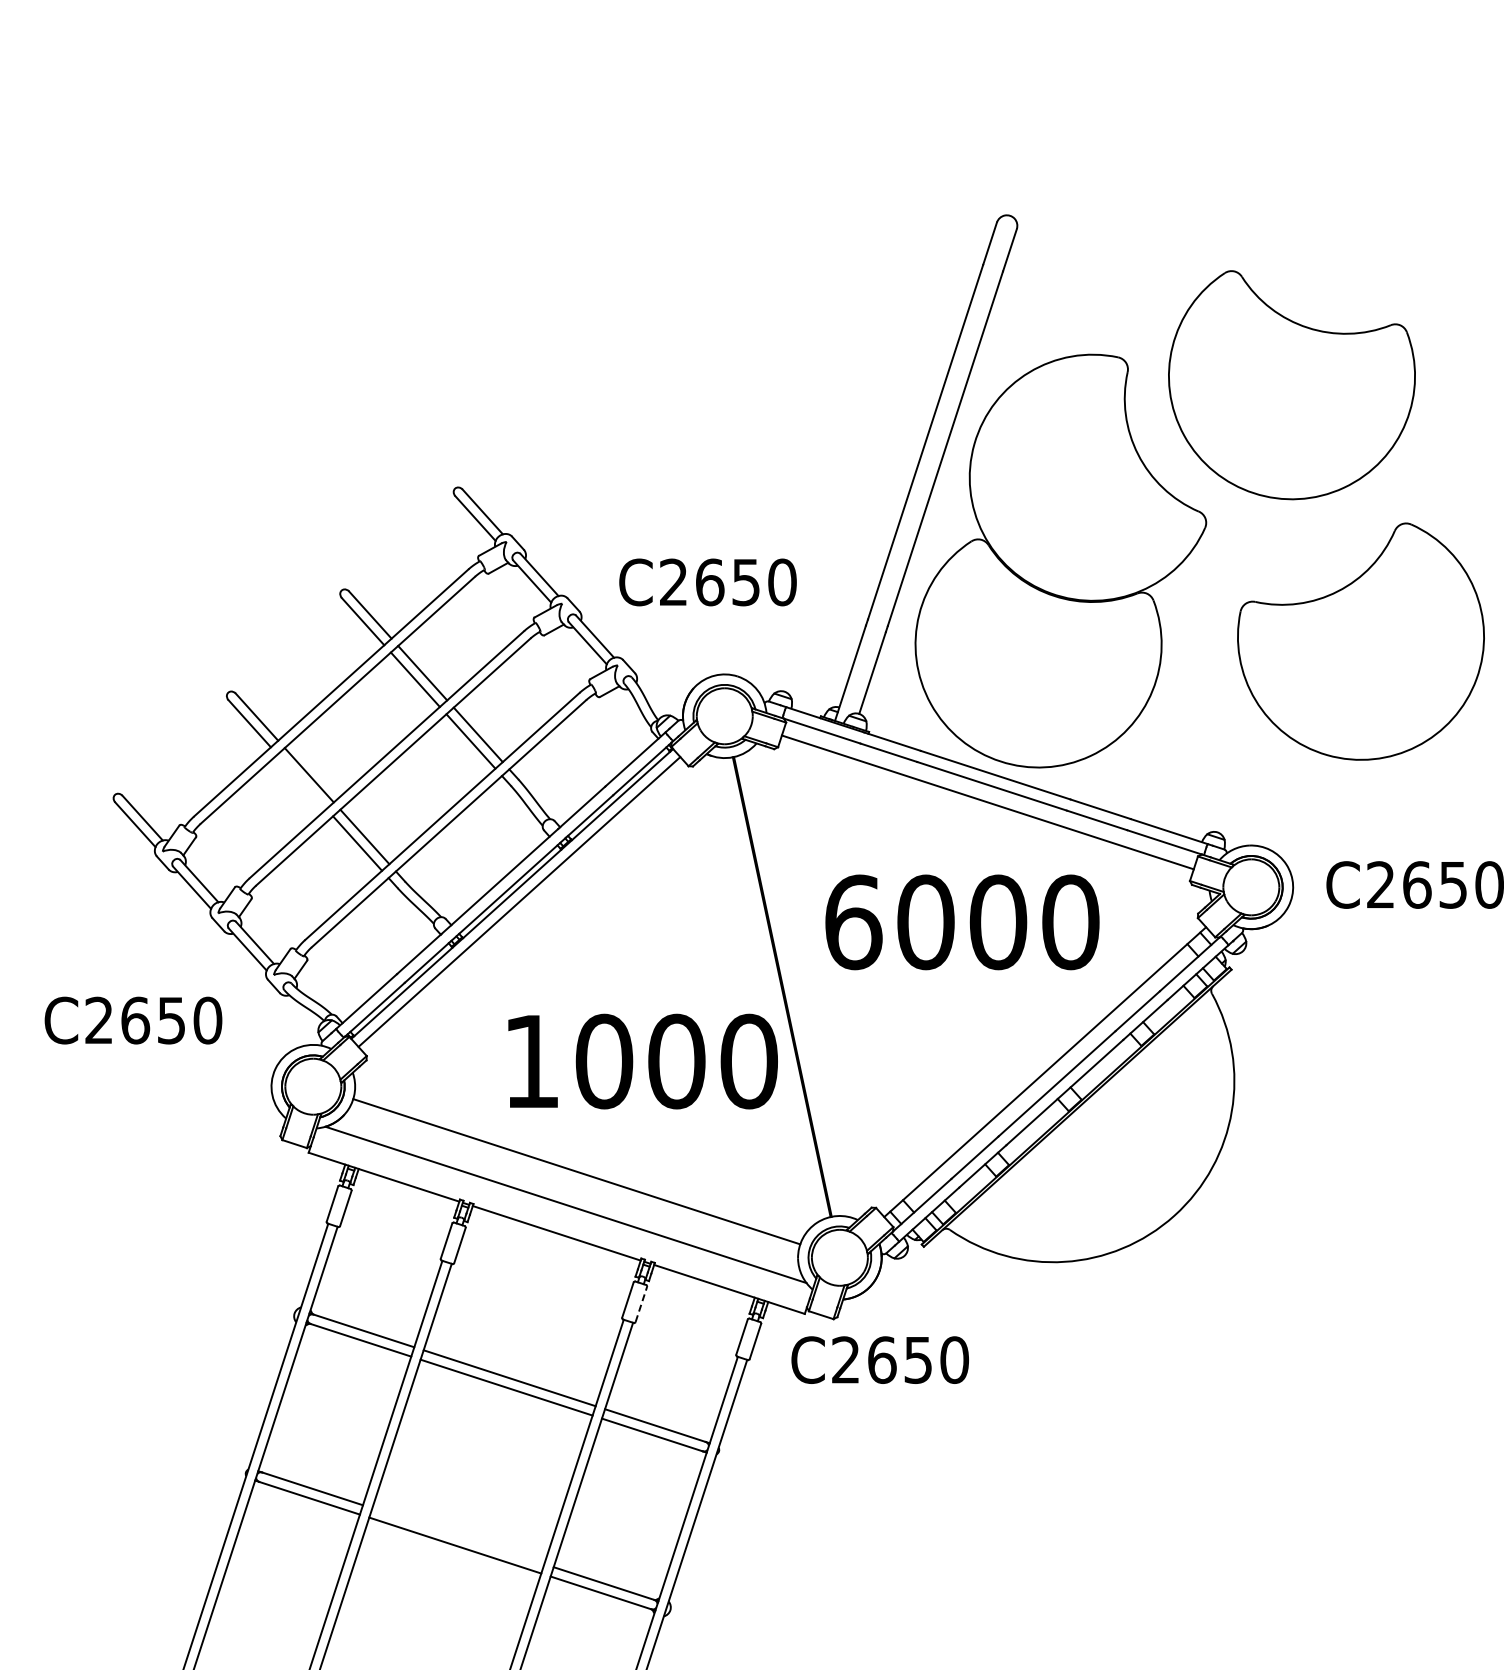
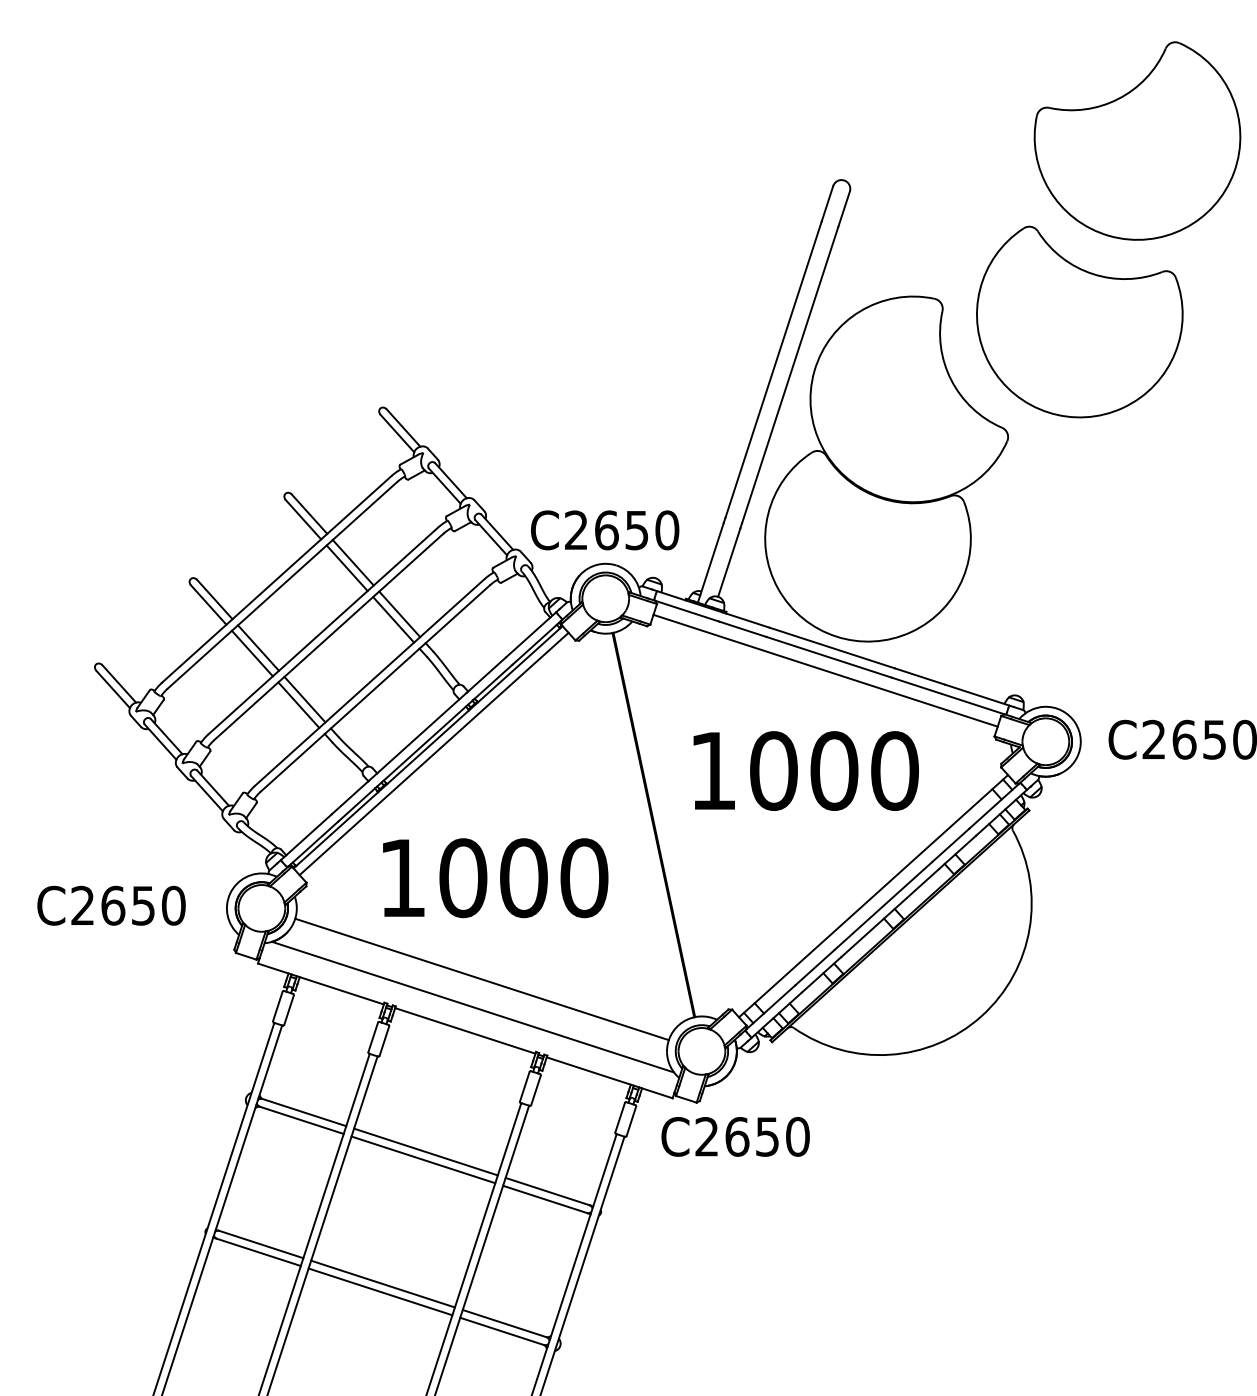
text: (707, 582) -> (604, 530), moved
part: (1360, 641) -> (1137, 140), moved
line: (301, 781) -> (251, 653), added
text: (853, 922) -> (713, 771), 6000 -> 1000
text: (133, 1020) -> (111, 905), moved
text: (642, 1061) -> (495, 878), moved
line: (641, 1303) -> (536, 1089), dashed -> solid
line: (458, 1536) -> (383, 1284), added

